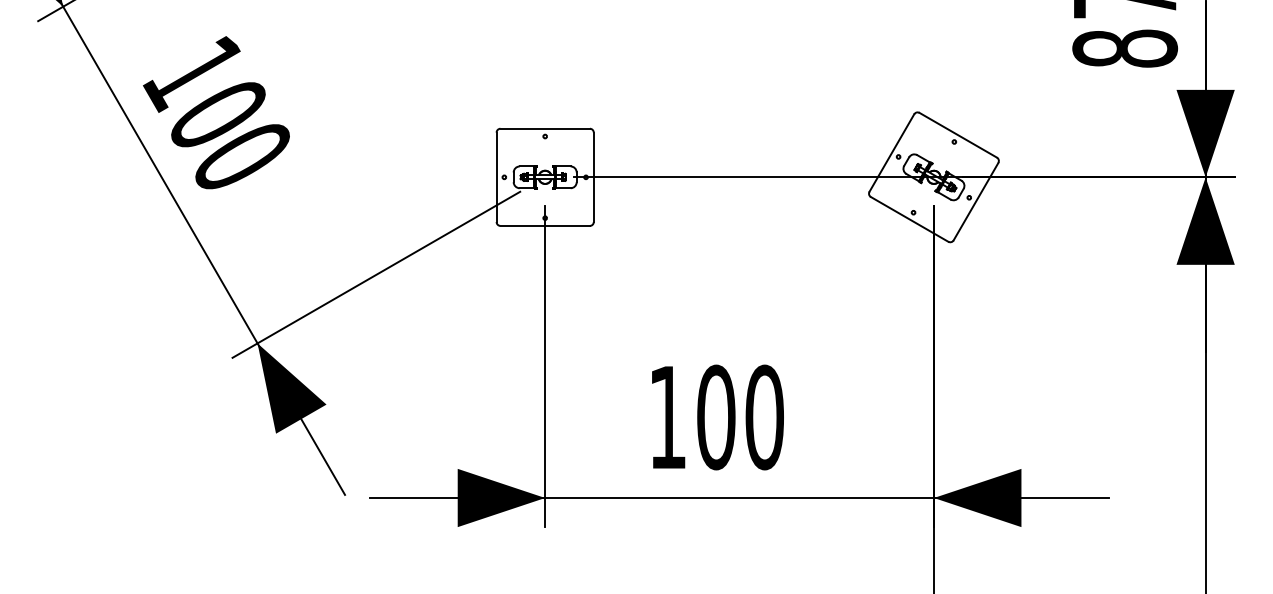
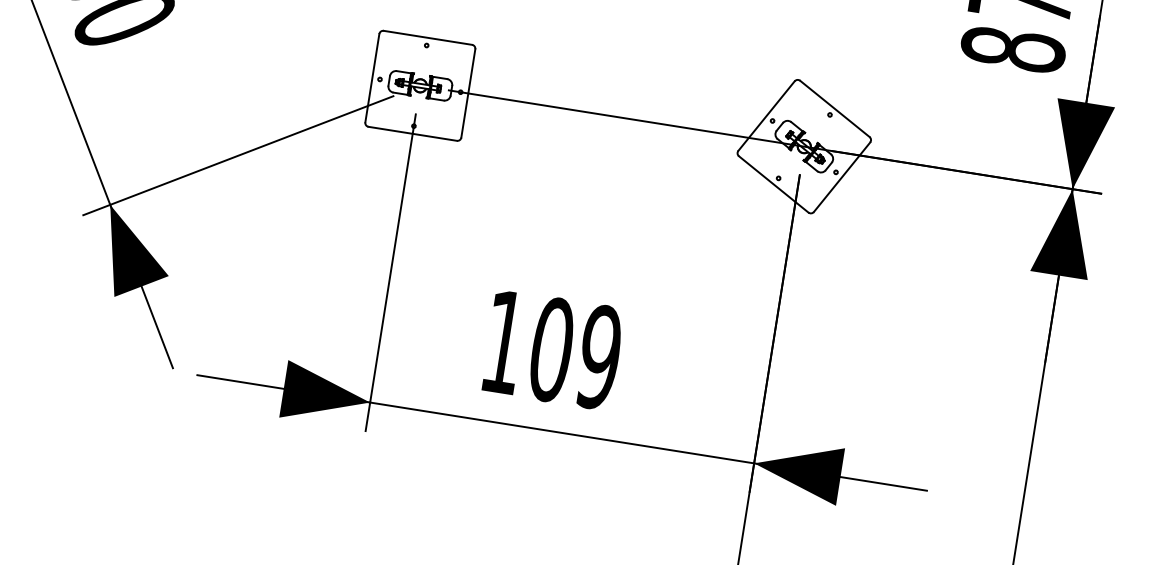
text: (764, 417) -> (599, 357), 100 -> 109

